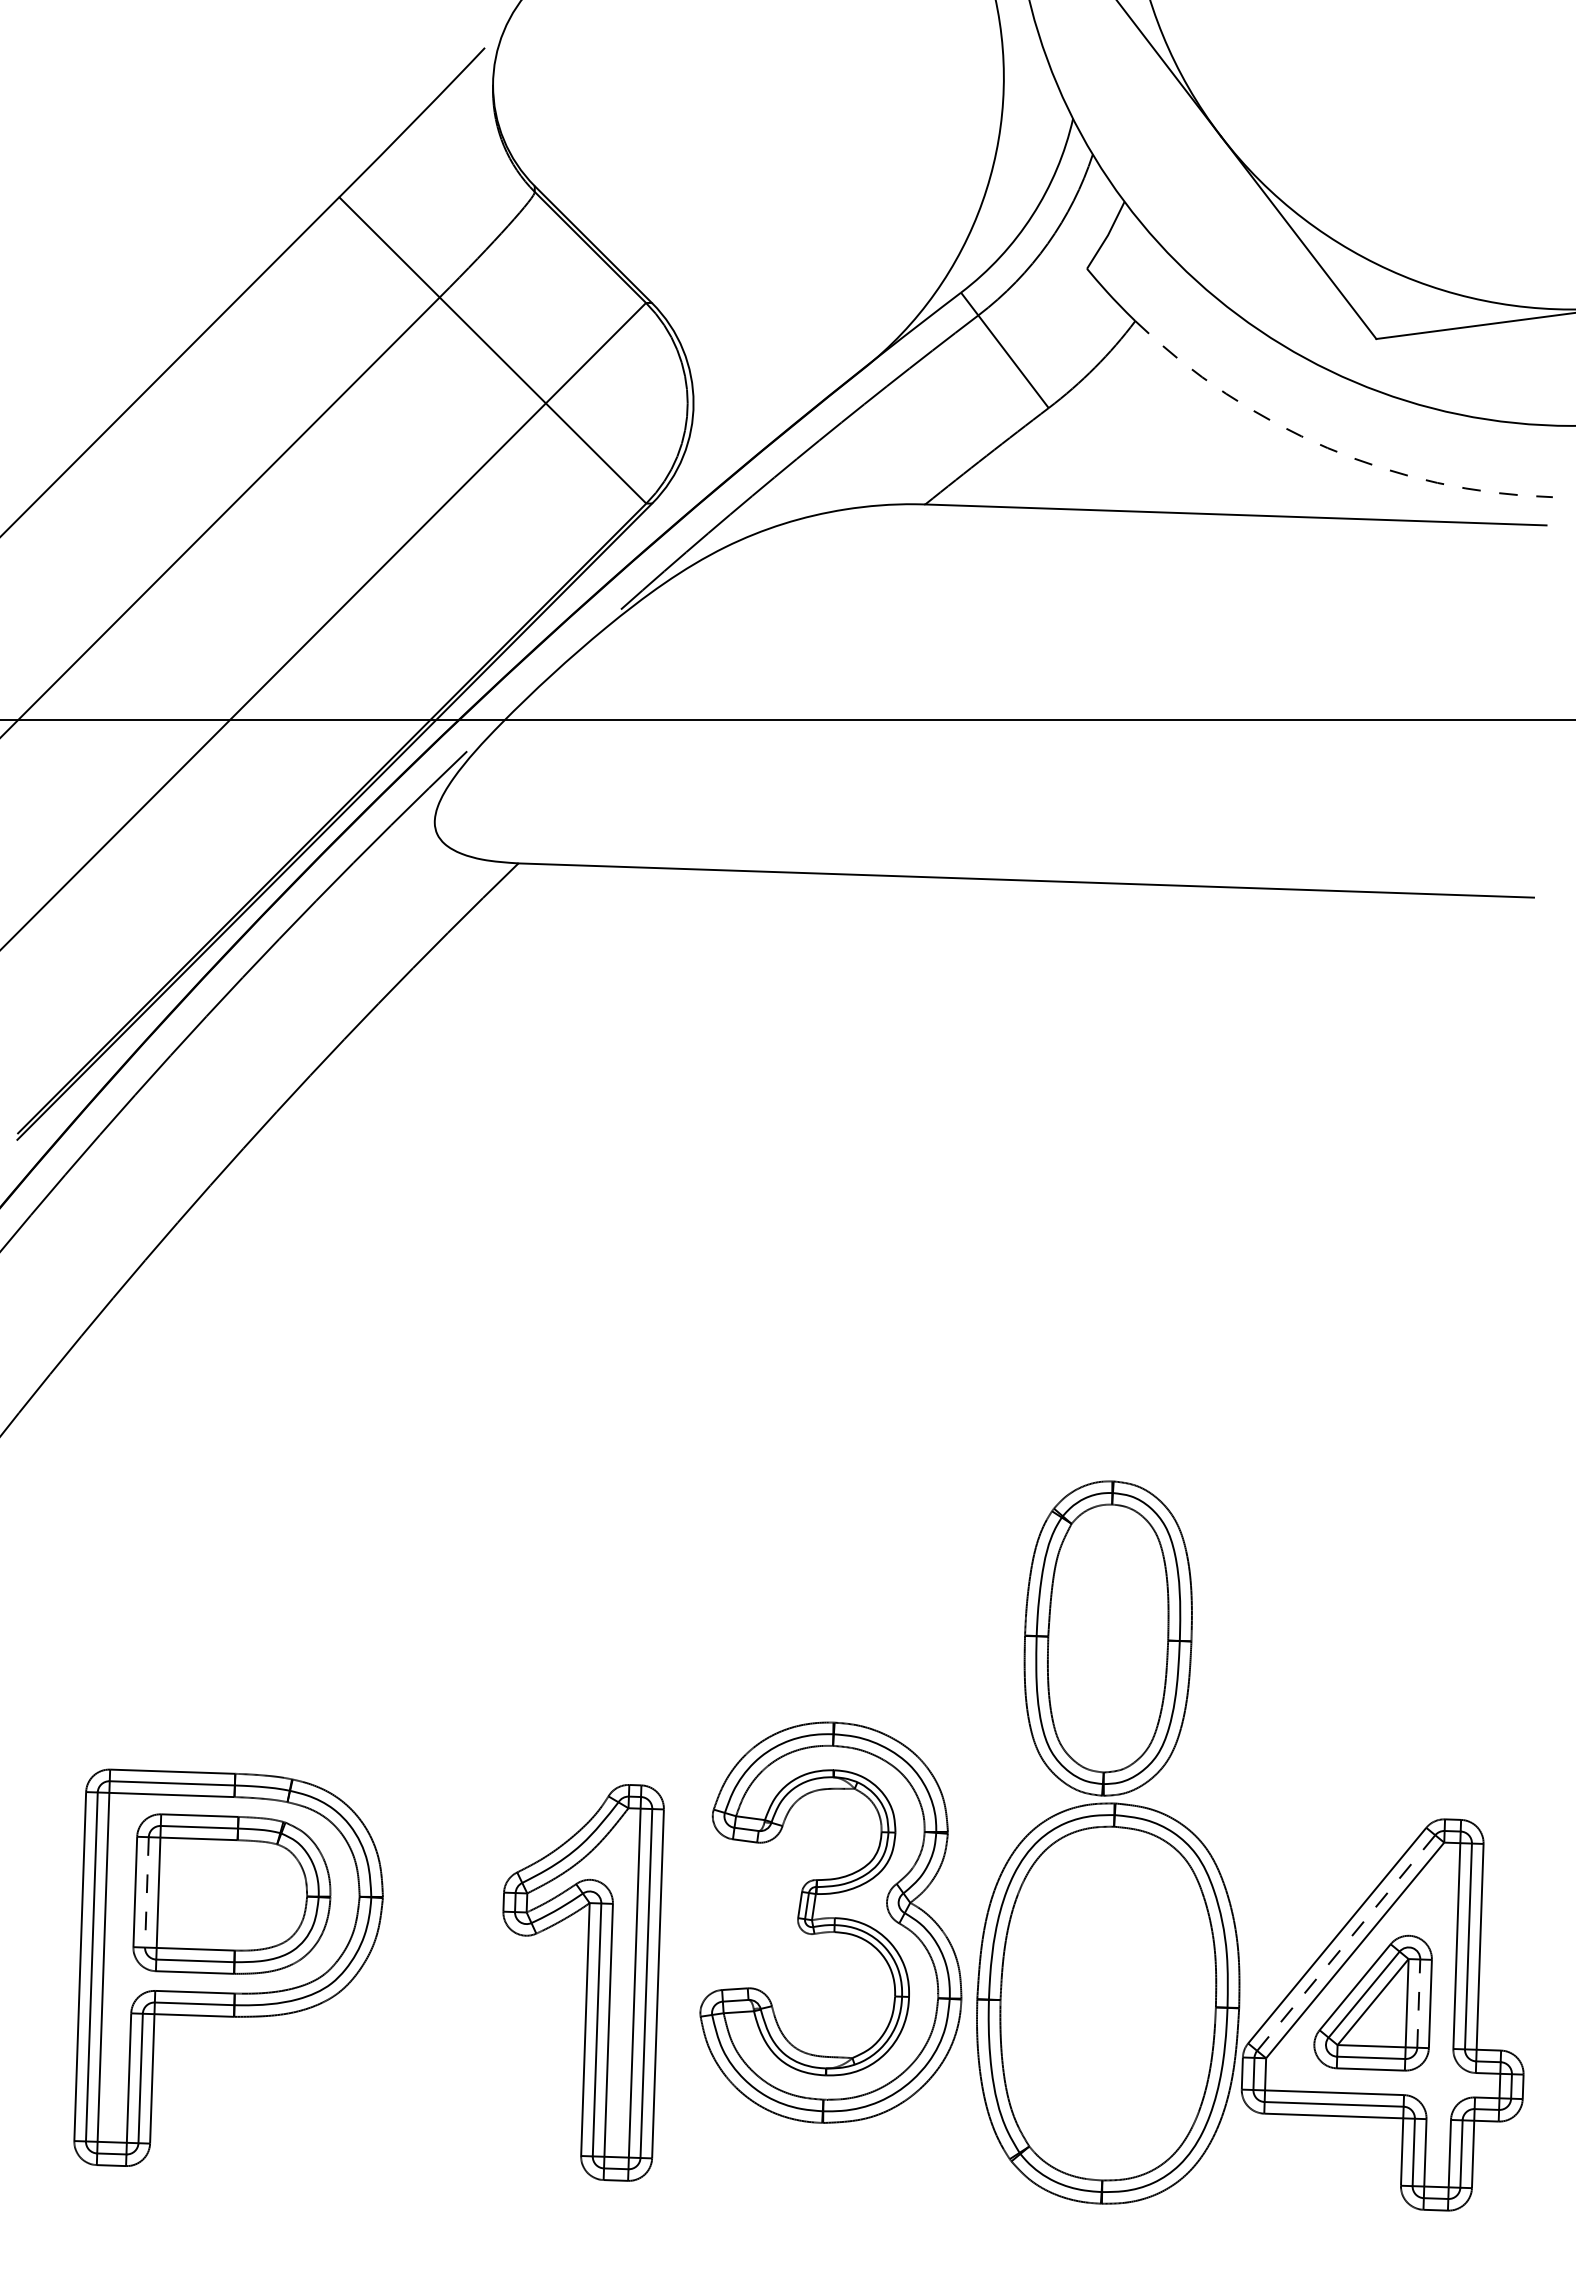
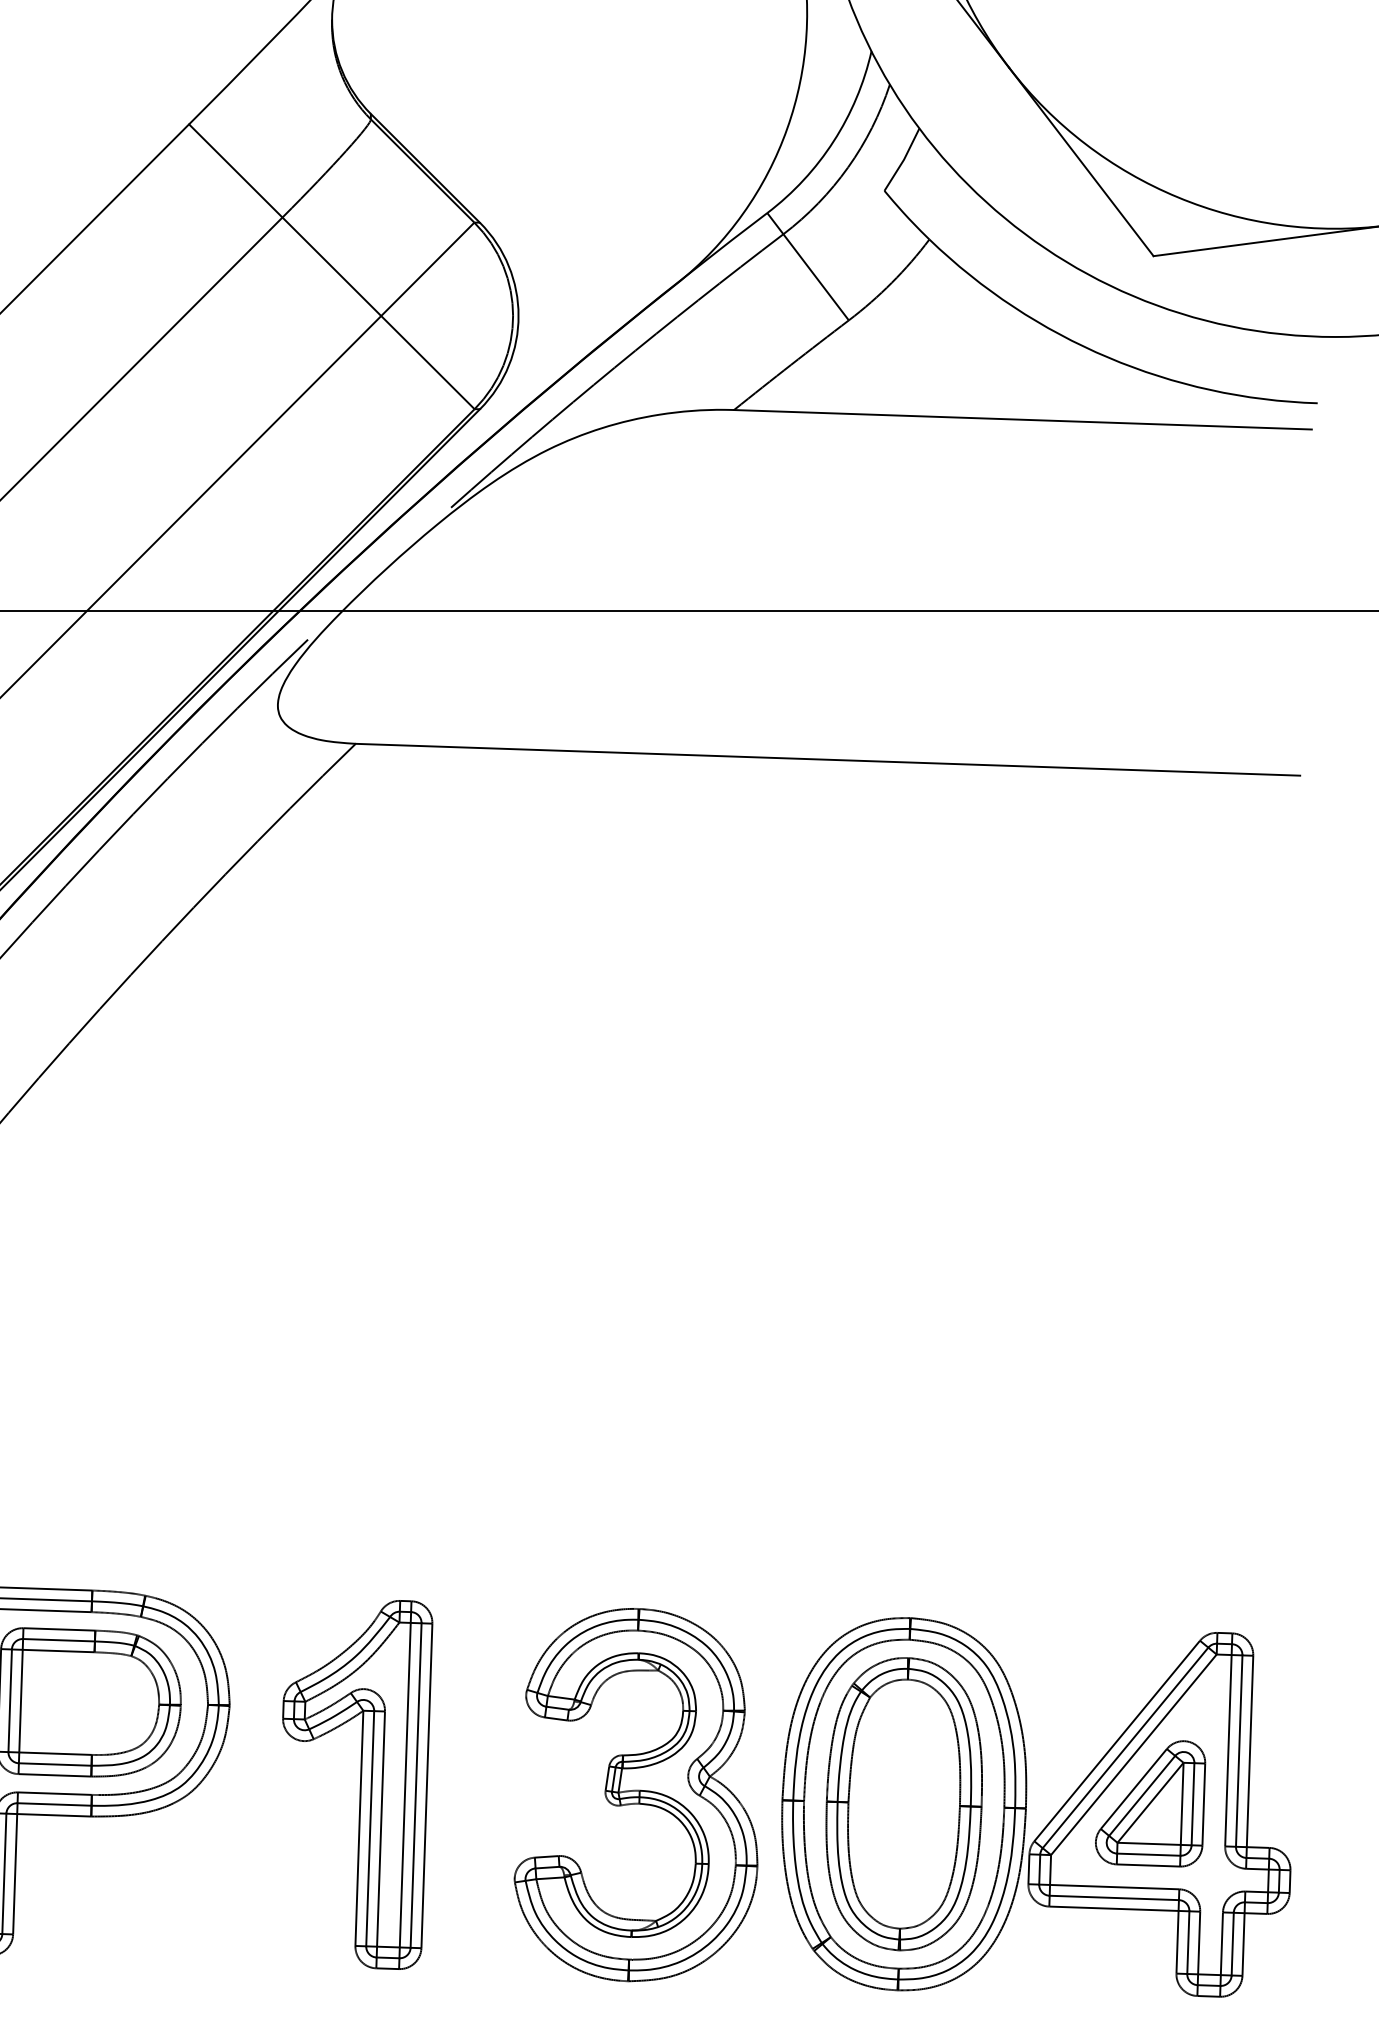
arc: (1327, 448) -> (1108, 357), dashed -> solid
part: (1107, 1638) -> (903, 1804), moved
line: (146, 1892) -> (9, 1700), dashed -> solid
part: (830, 1922) -> (635, 1794), moved
line: (1346, 1943) -> (1125, 1748), dashed -> solid
part: (583, 1982) -> (357, 1784), moved
line: (1418, 2003) -> (1192, 1804), dashed -> solid

